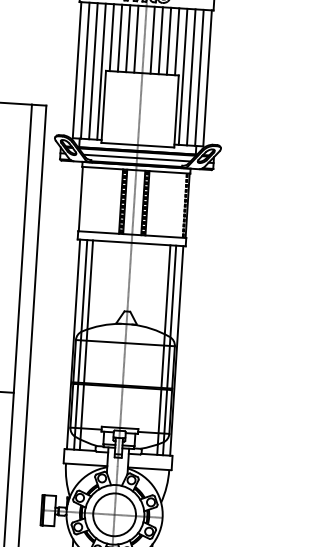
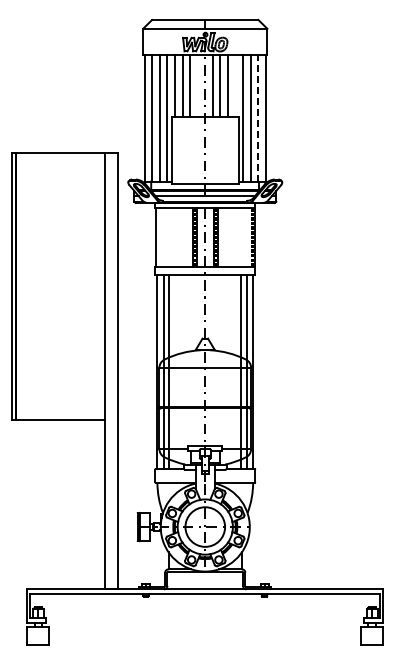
line: (136, 39) -> (197, 86), removed
line: (177, 41) -> (235, 86), removed
line: (199, 77) -> (258, 118), solid -> dashed

